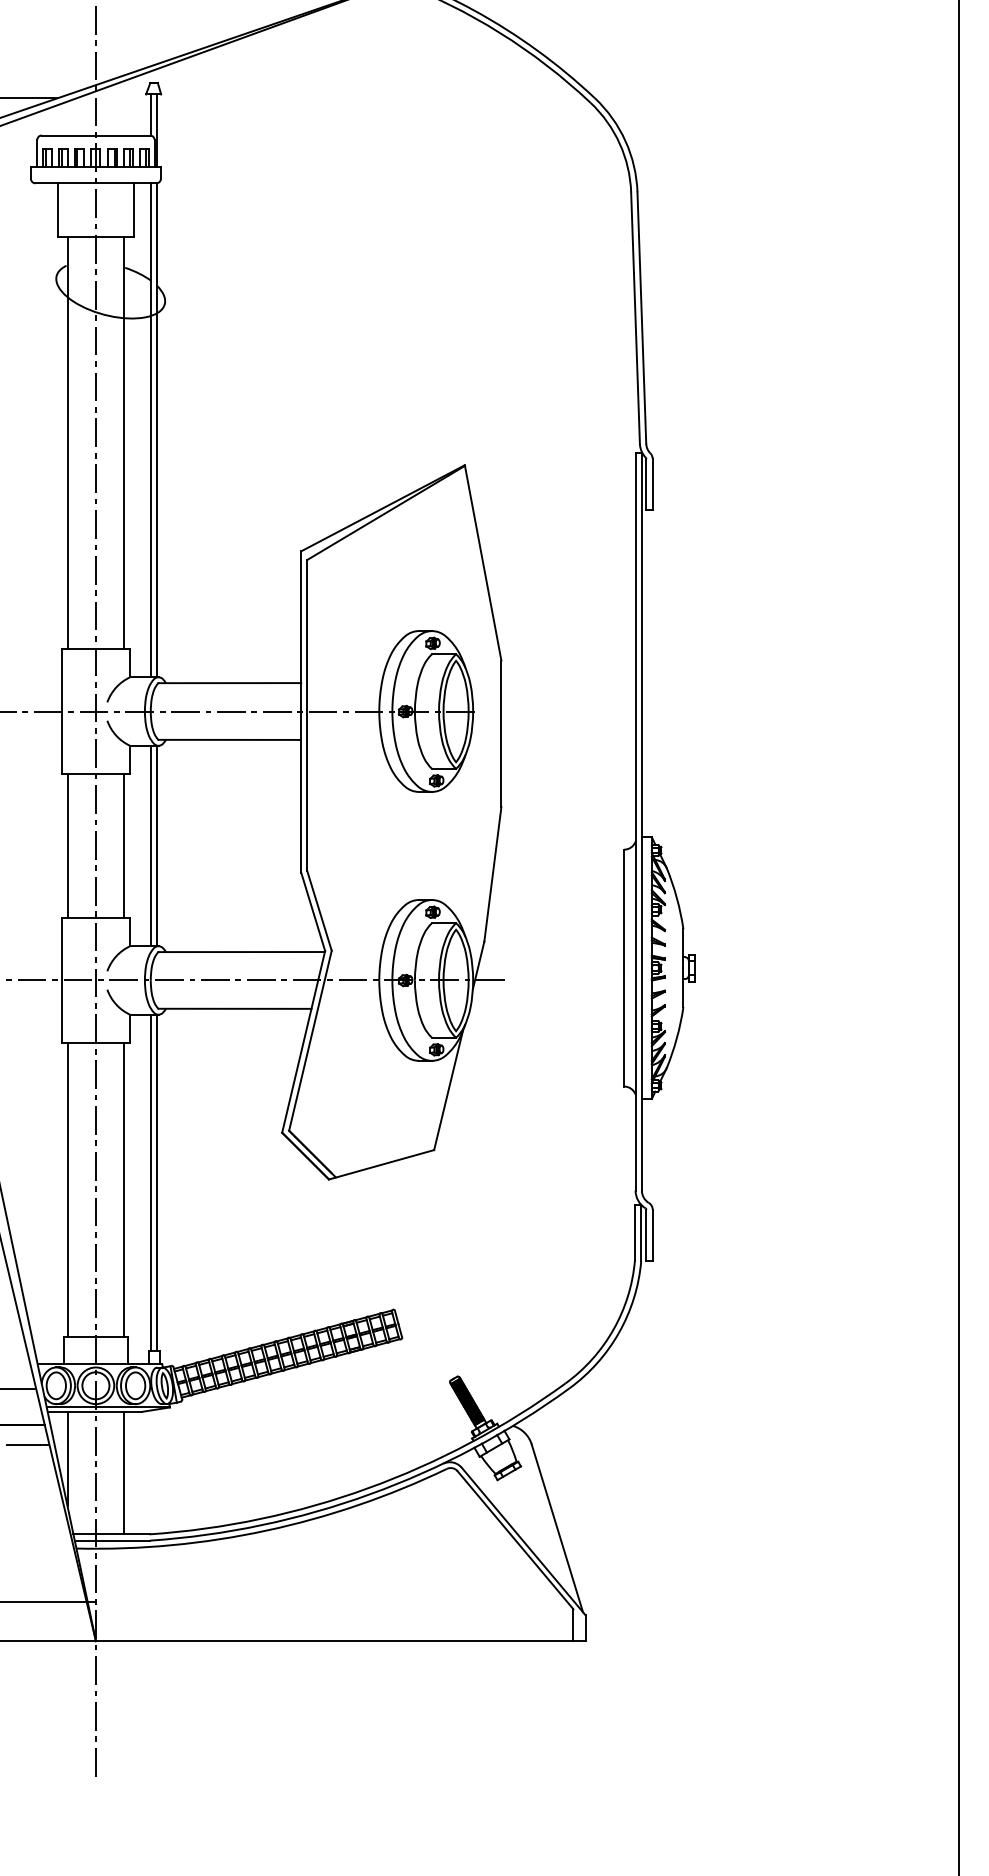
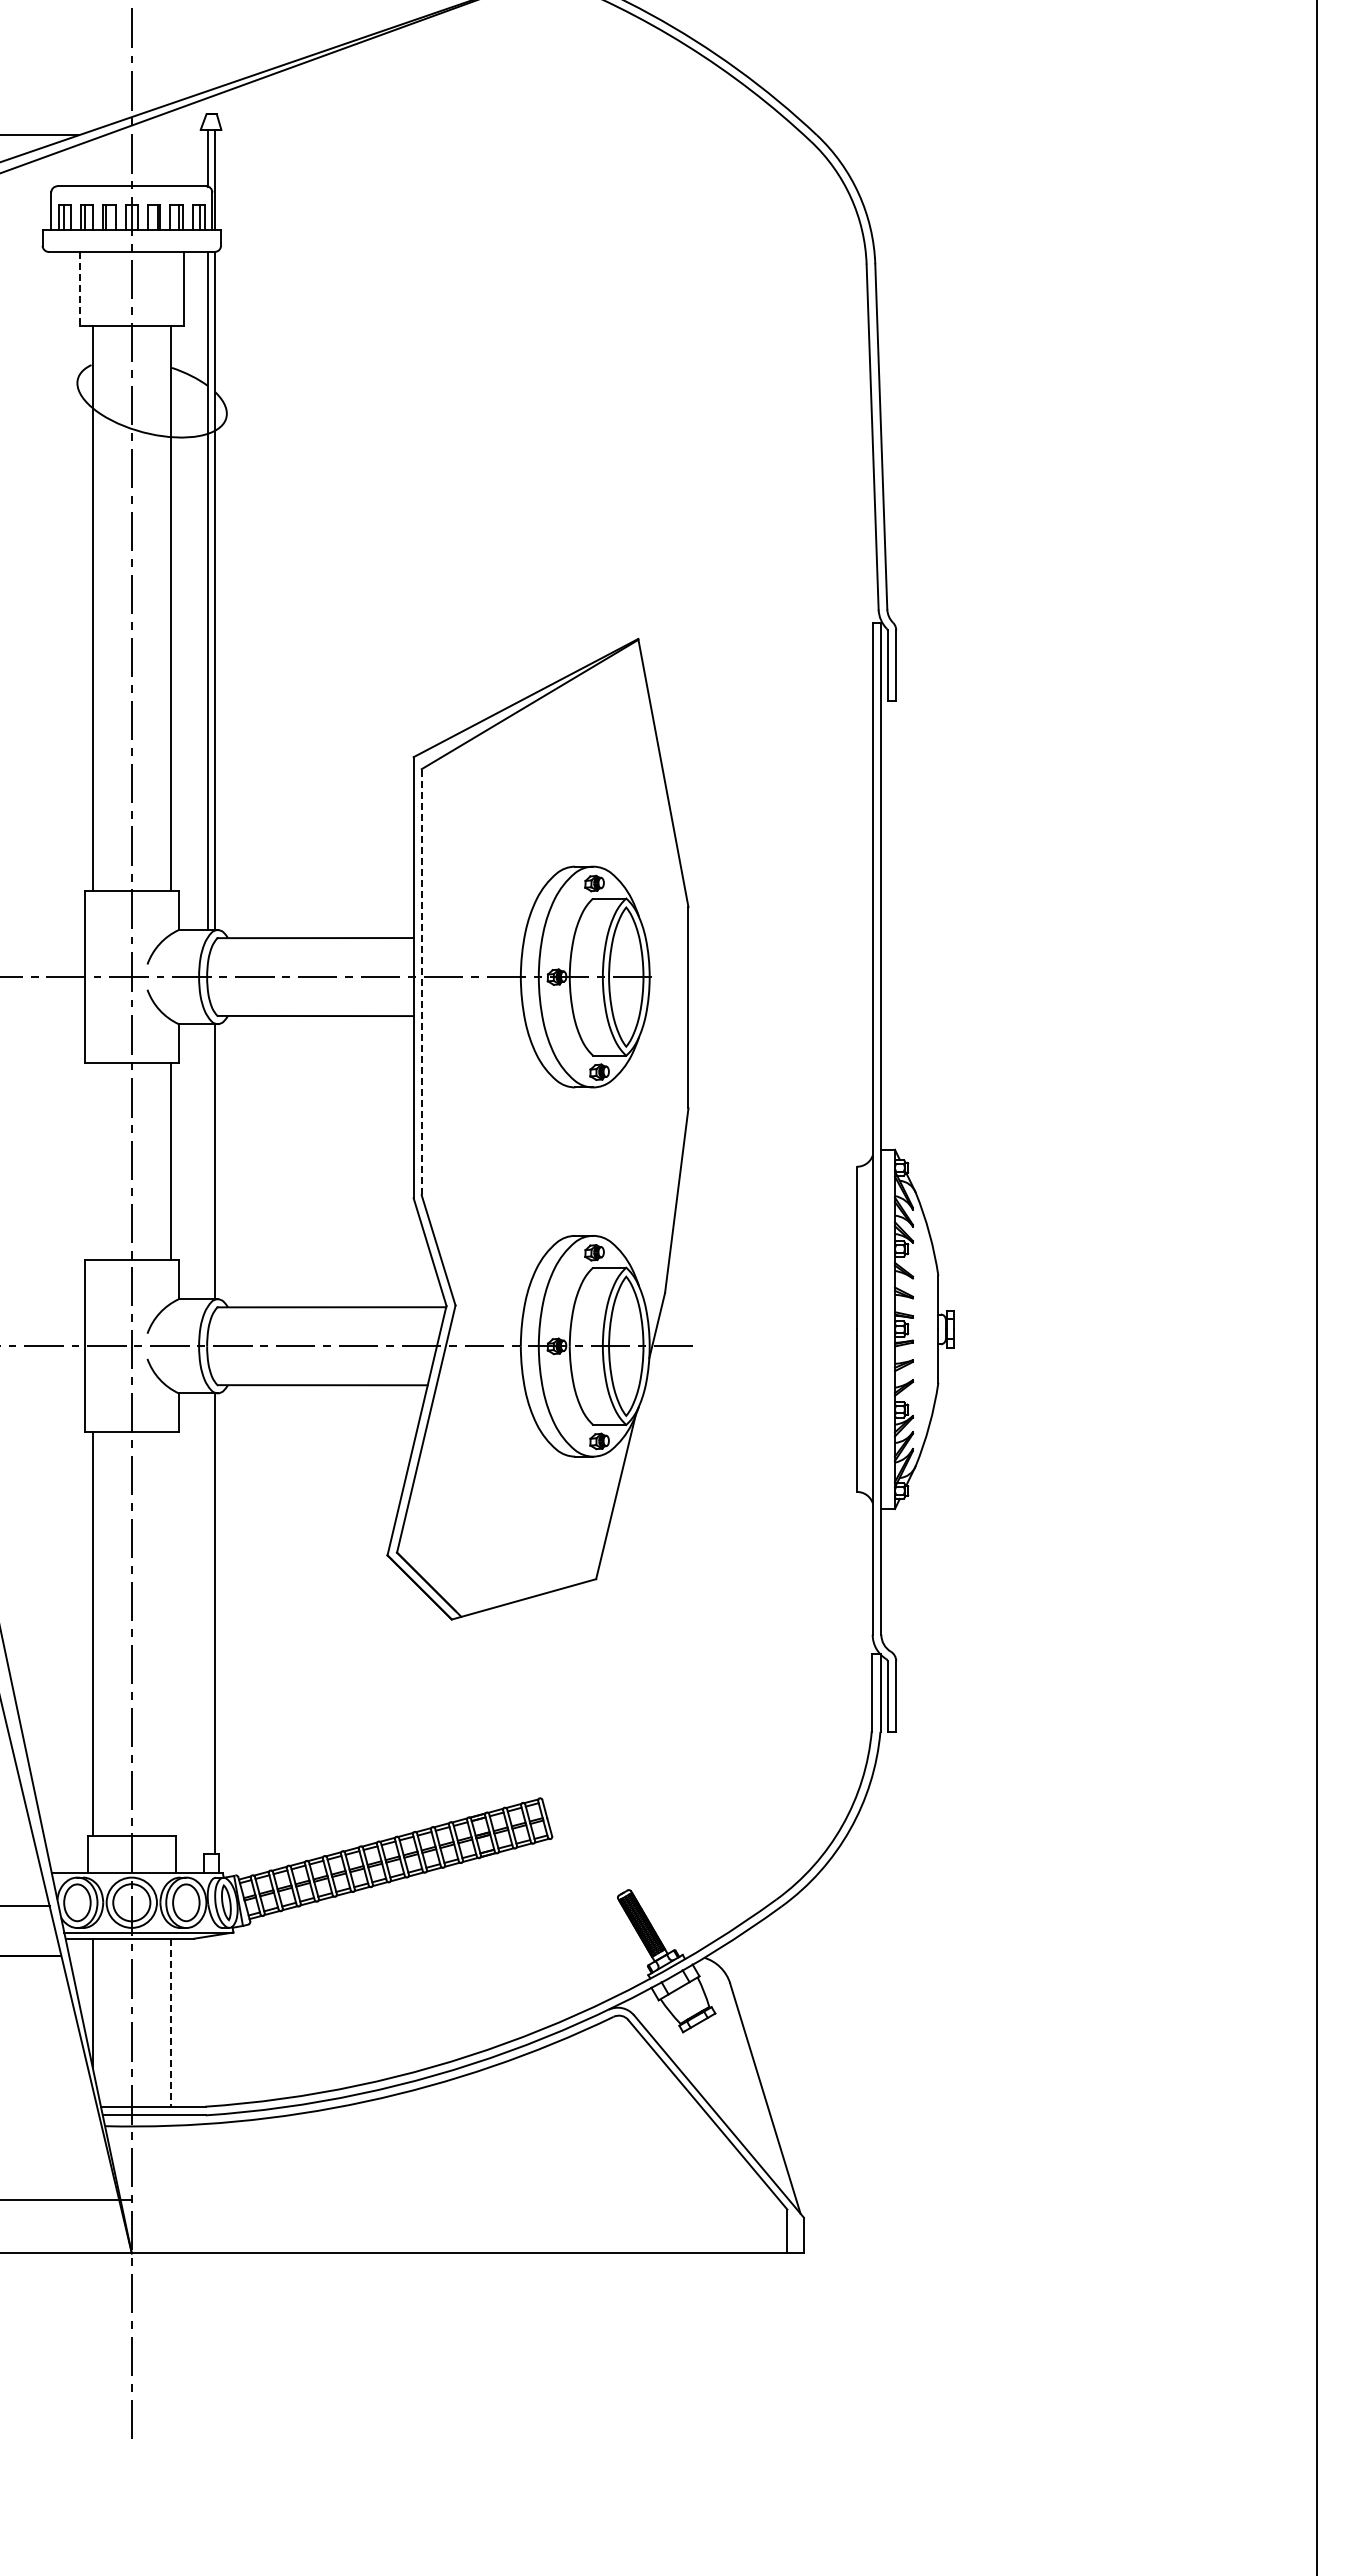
line: (57, 210) -> (79, 289), solid -> dashed
line: (306, 714) -> (421, 981), solid -> dashed
line: (67, 845) -> (92, 1161), removed
line: (151, 845) -> (208, 1161), removed
line: (151, 1182) -> (208, 1623), removed
line: (124, 1189) -> (170, 1633), removed
line: (27, 1444) -> (38, 1983), removed
line: (124, 1473) -> (170, 2022), solid -> dashed

